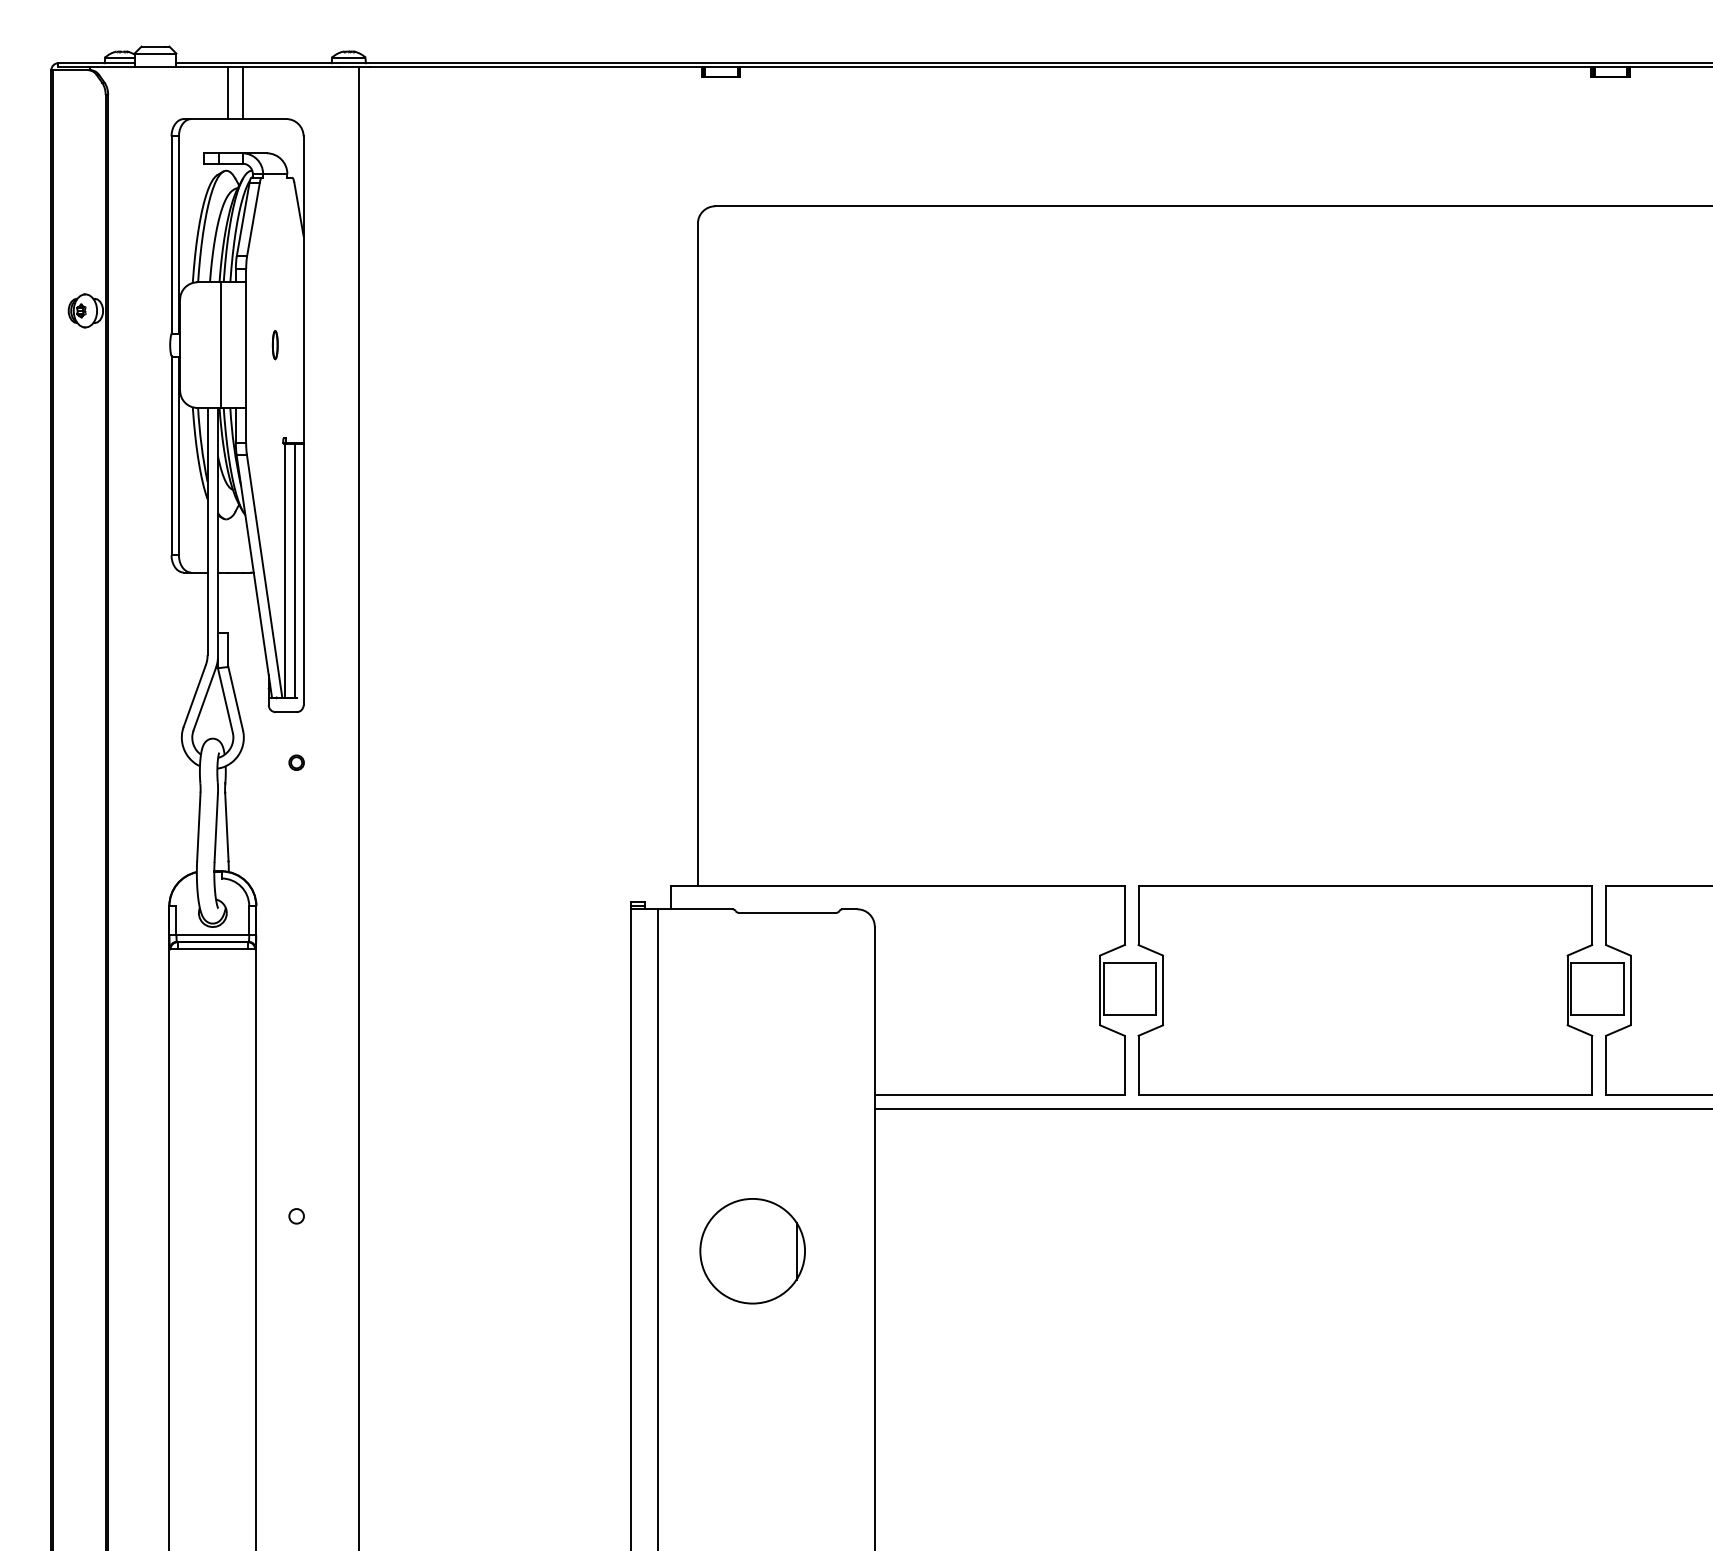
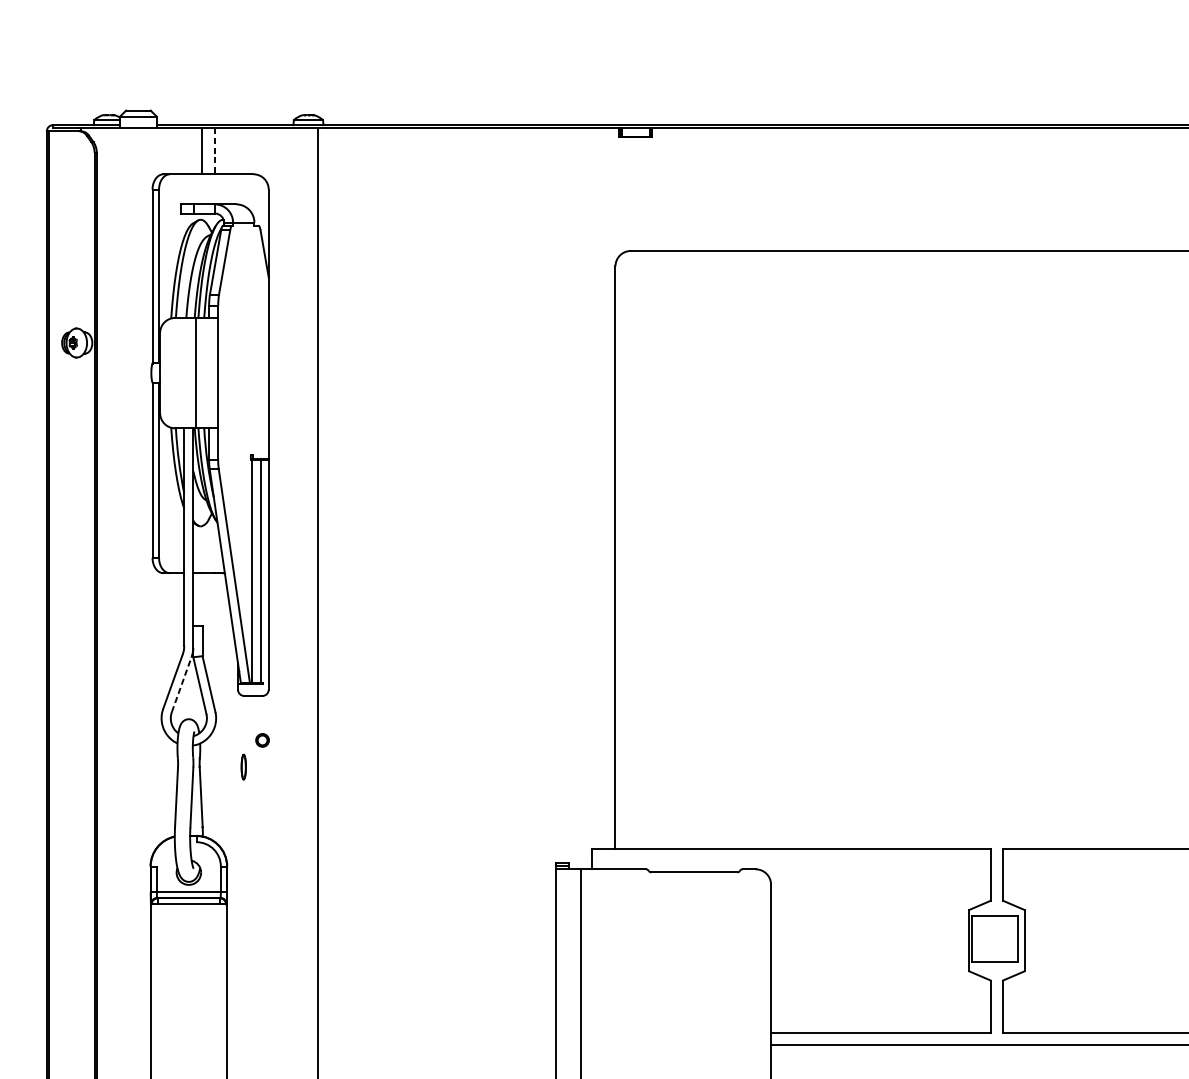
line: (243, 93) -> (215, 151), solid -> dashed
part: (274, 345) -> (243, 767), moved
line: (204, 699) -> (181, 684), solid -> dashed

